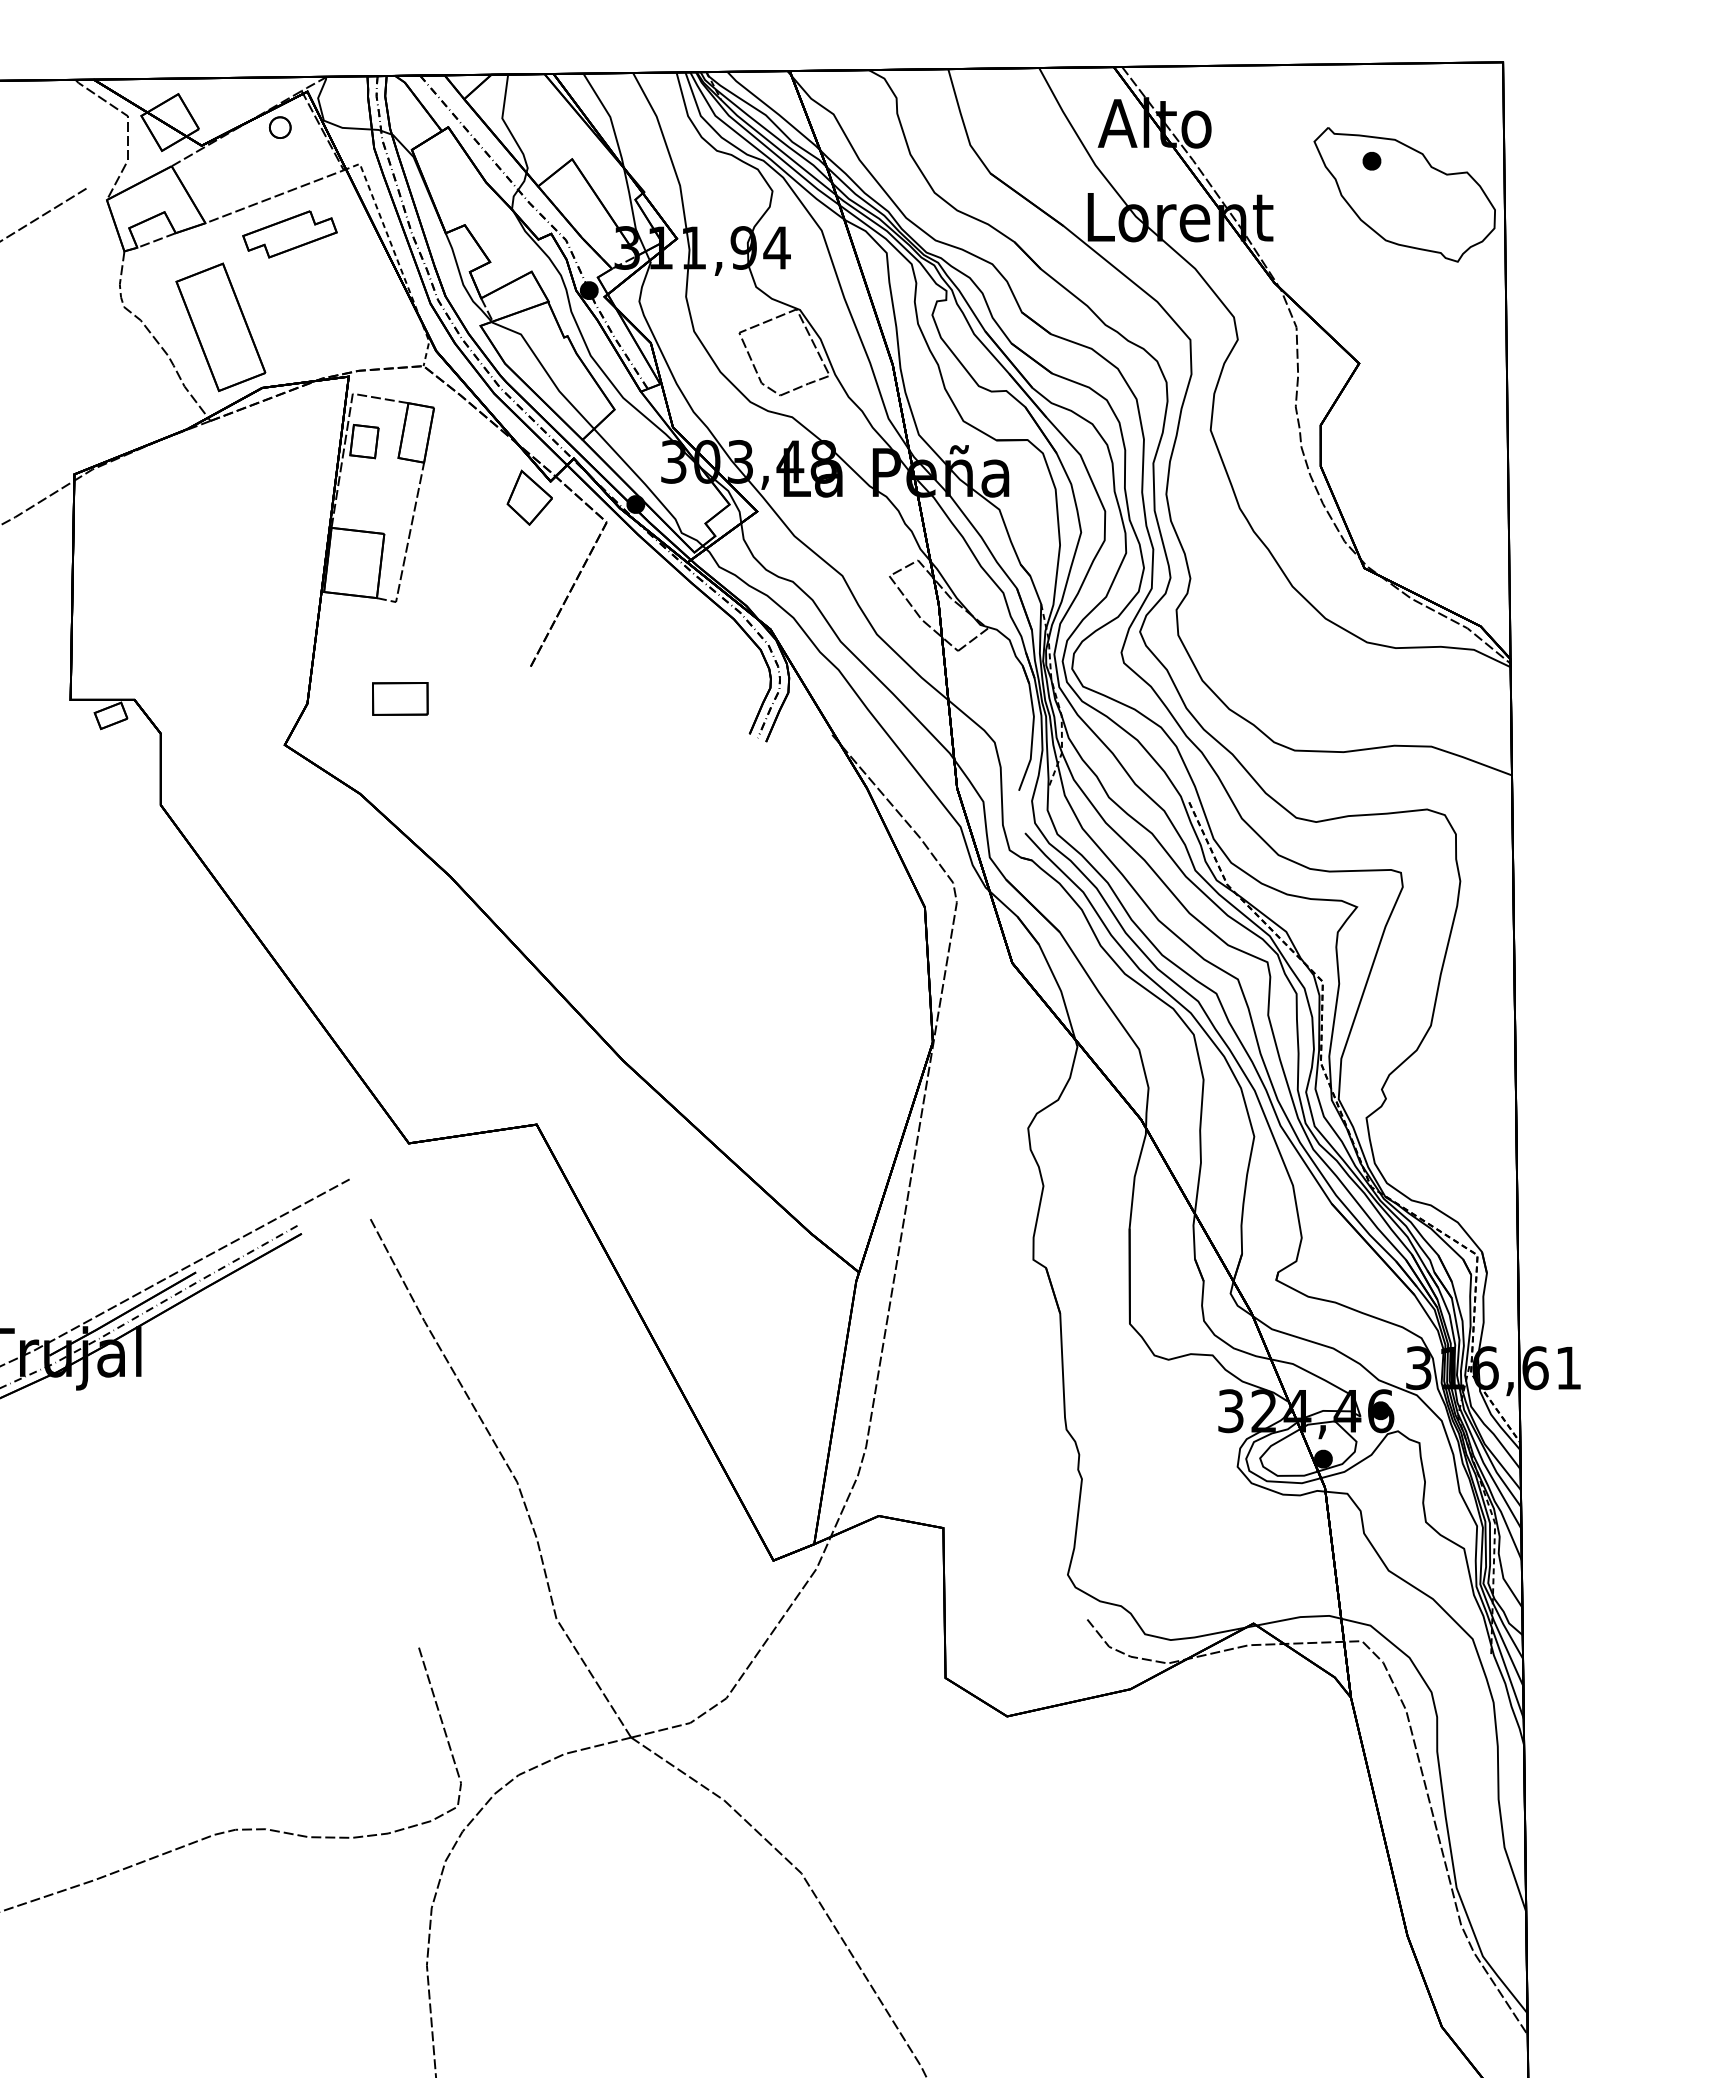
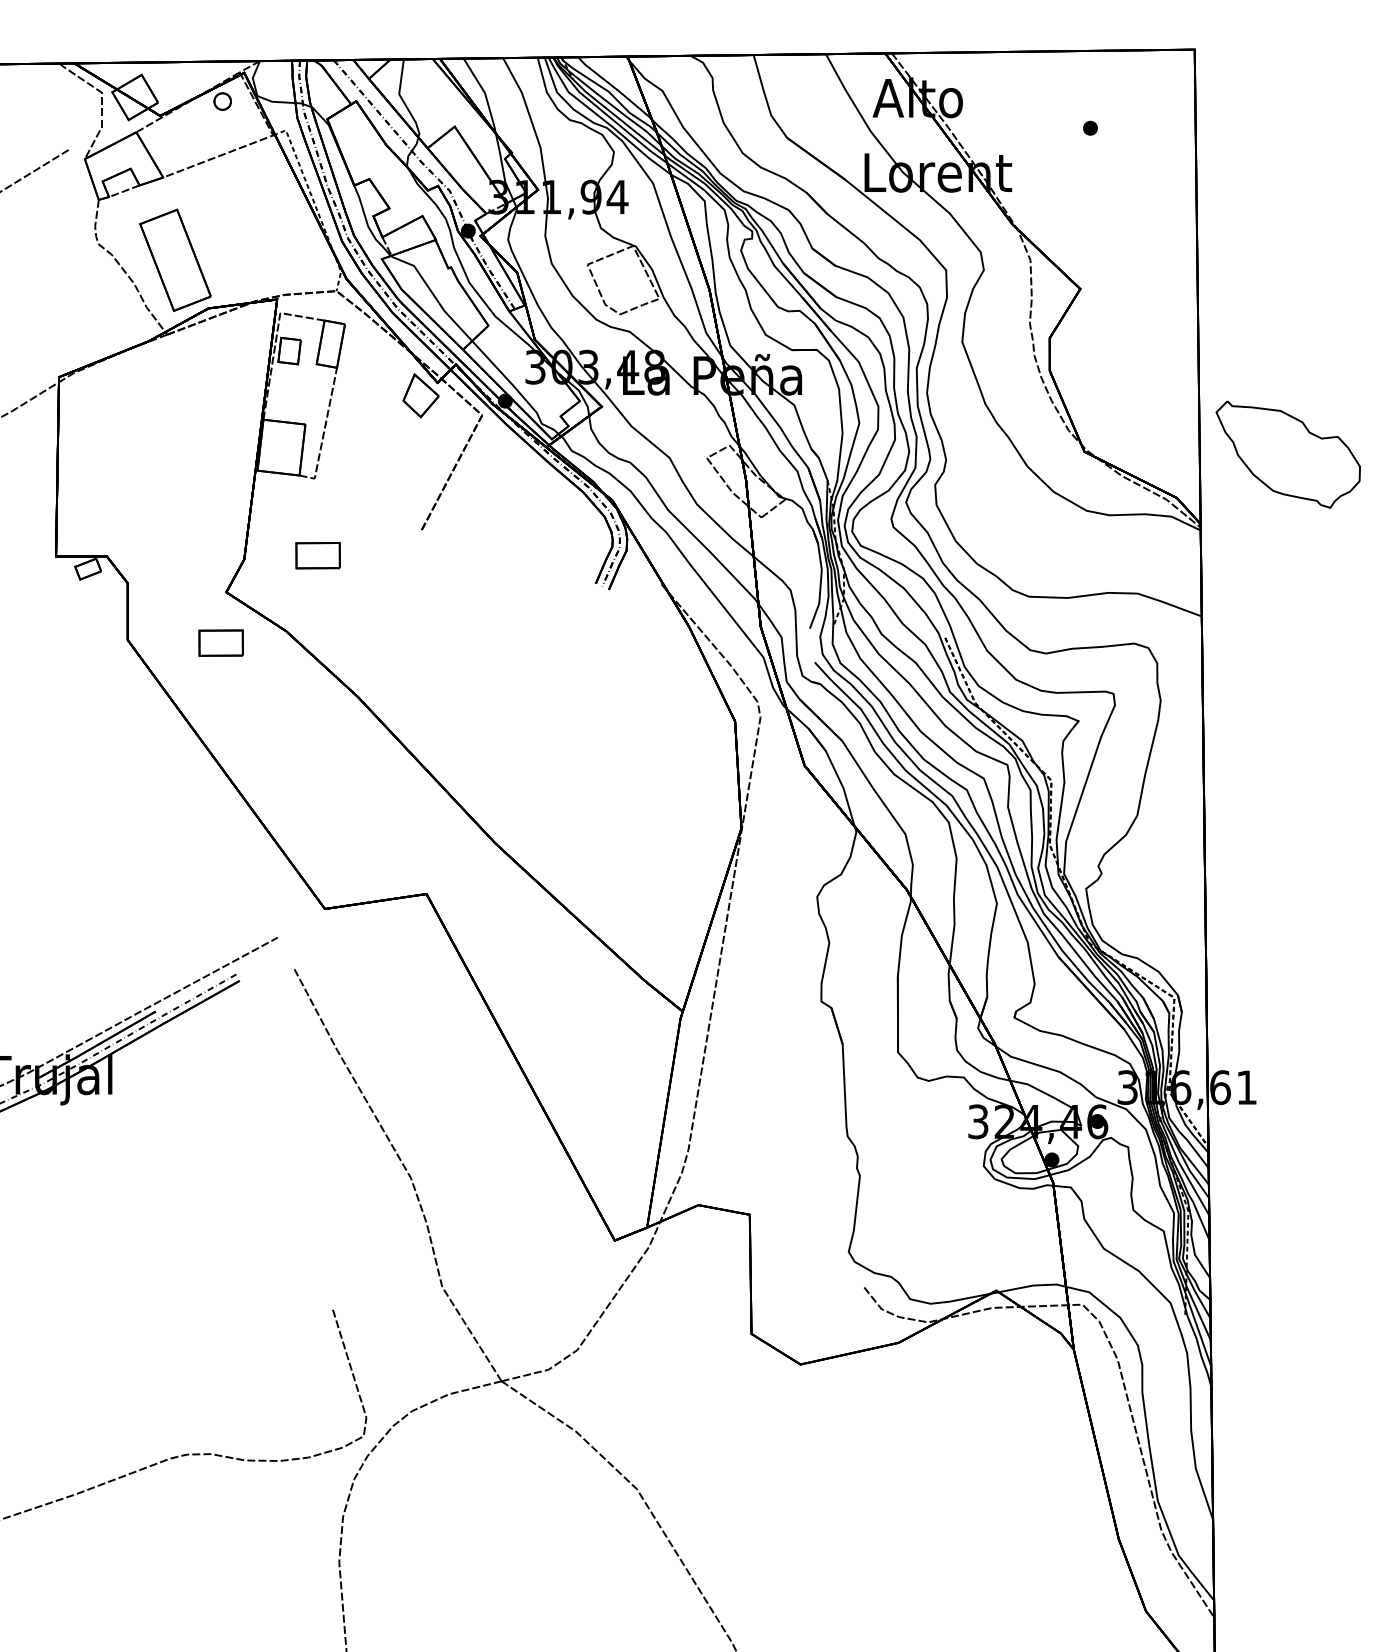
part: (1404, 194) -> (1288, 454), moved
part: (289, 234) -> (230, 186), removed
part: (278, 808) -> (221, 642), added

